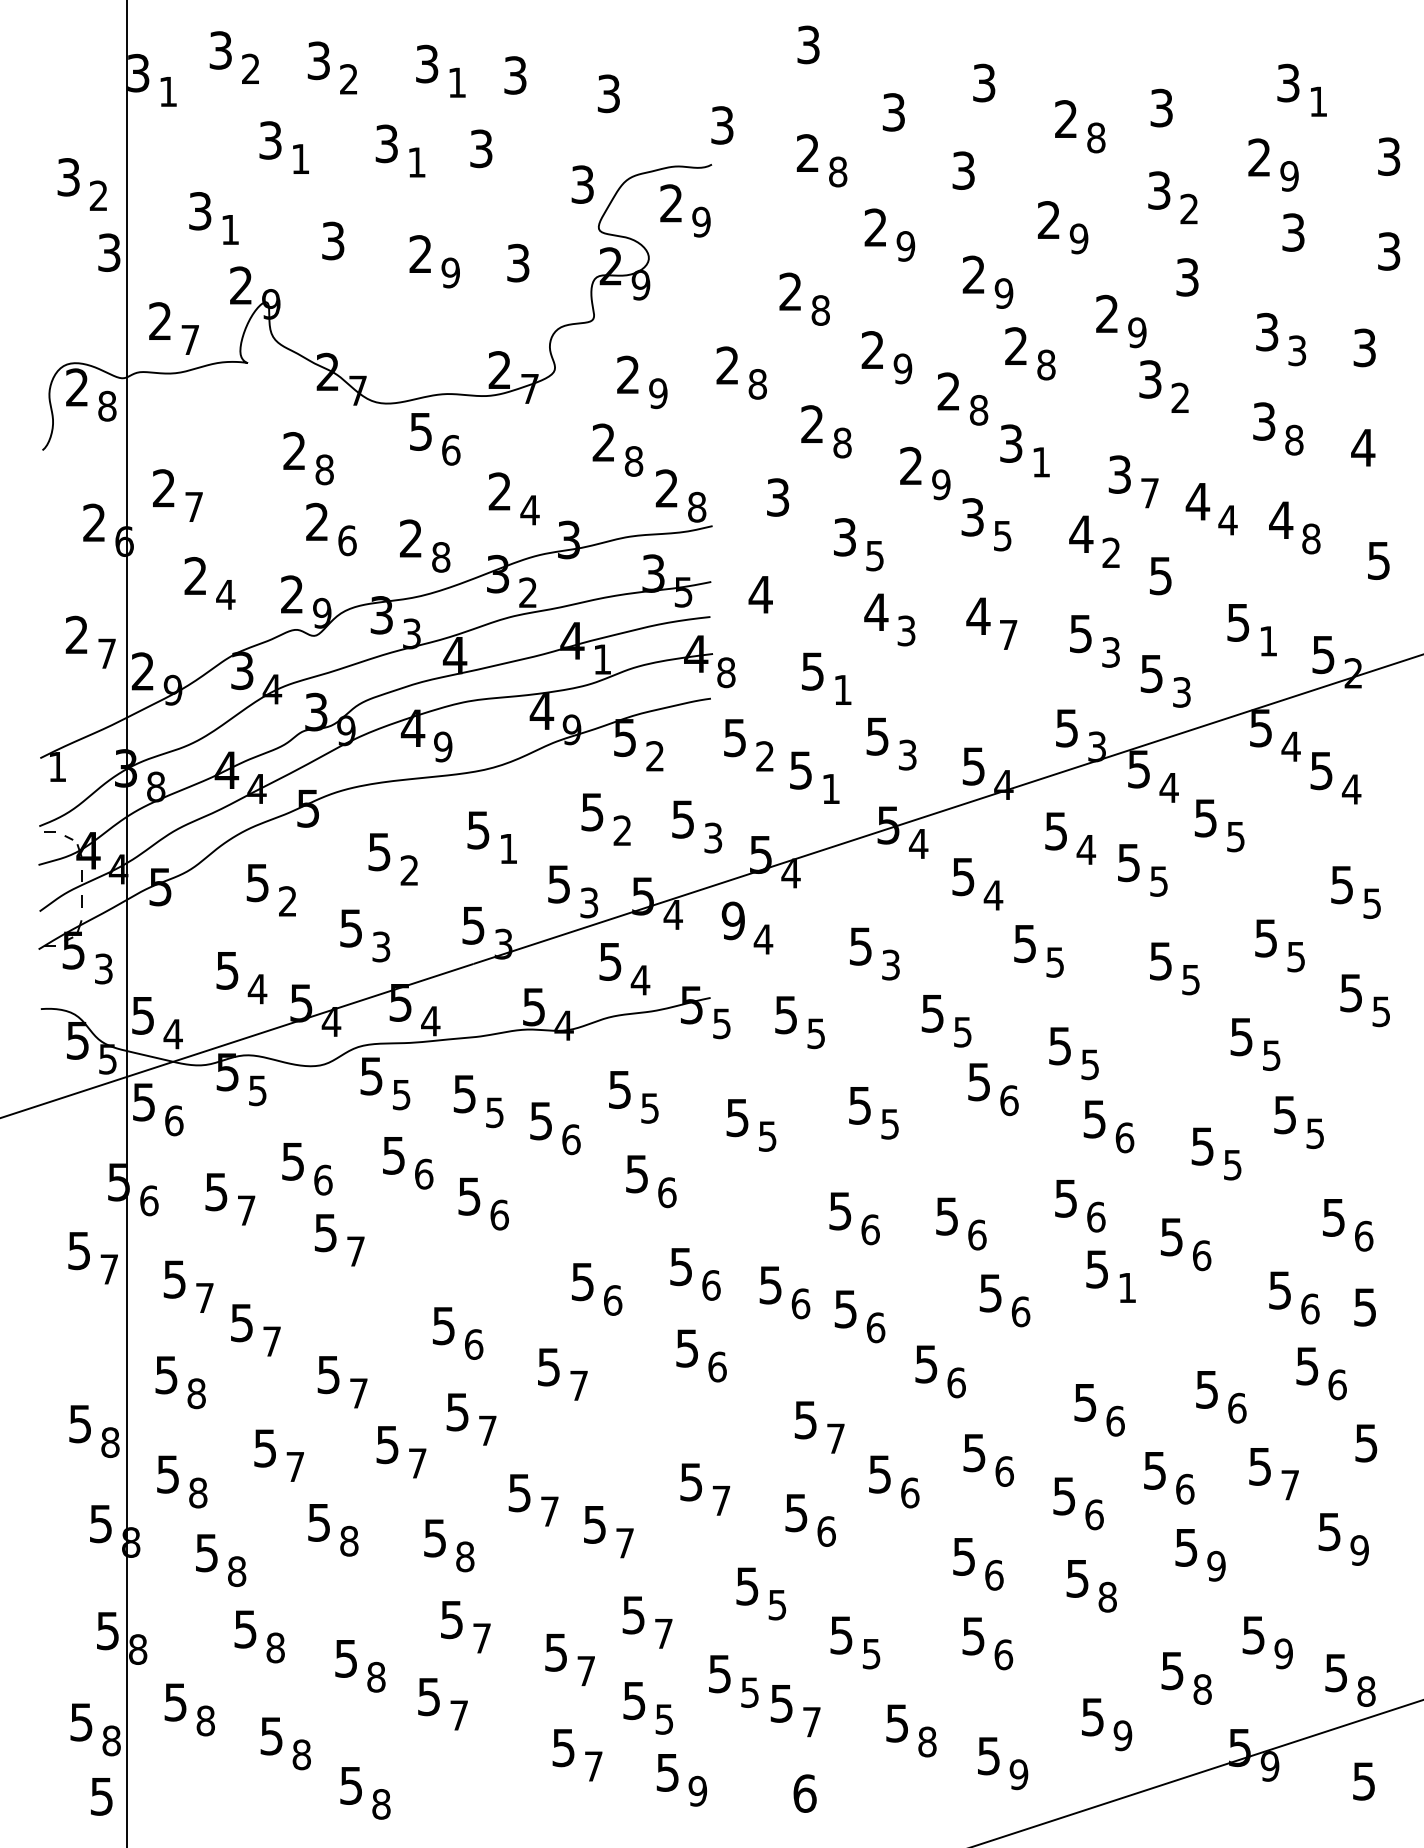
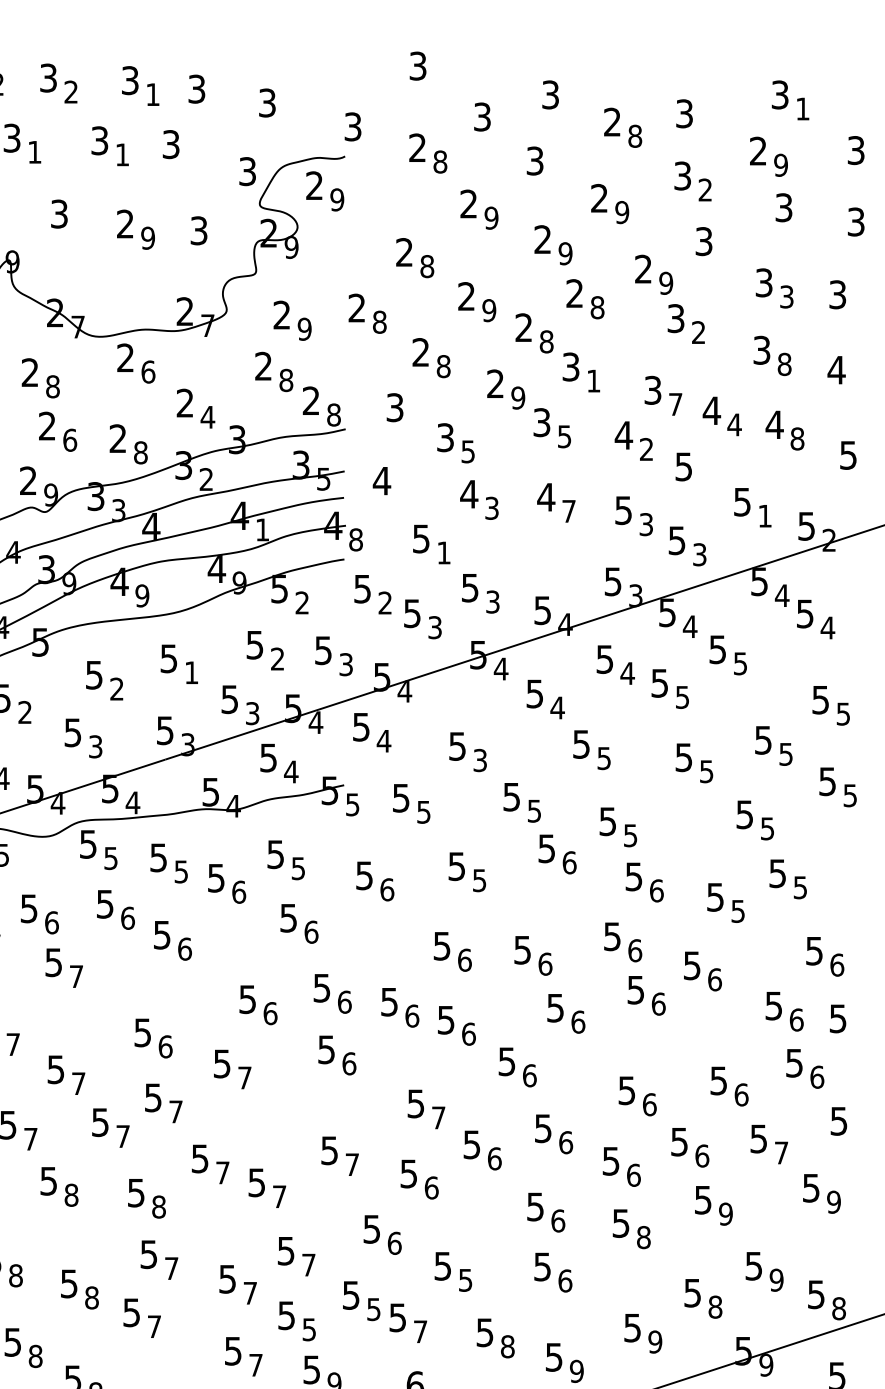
text: (420, 431) -> (125, 357), 5 -> 2
text: (830, 788) -> (434, 627), 1 -> 3
text: (732, 920) -> (360, 726), 9 -> 5
text: (767, 1136) -> (387, 889), 5 -> 6
text: (1127, 1287) -> (658, 1003), 1 -> 6
text: (777, 1604) -> (394, 1243), 5 -> 6

